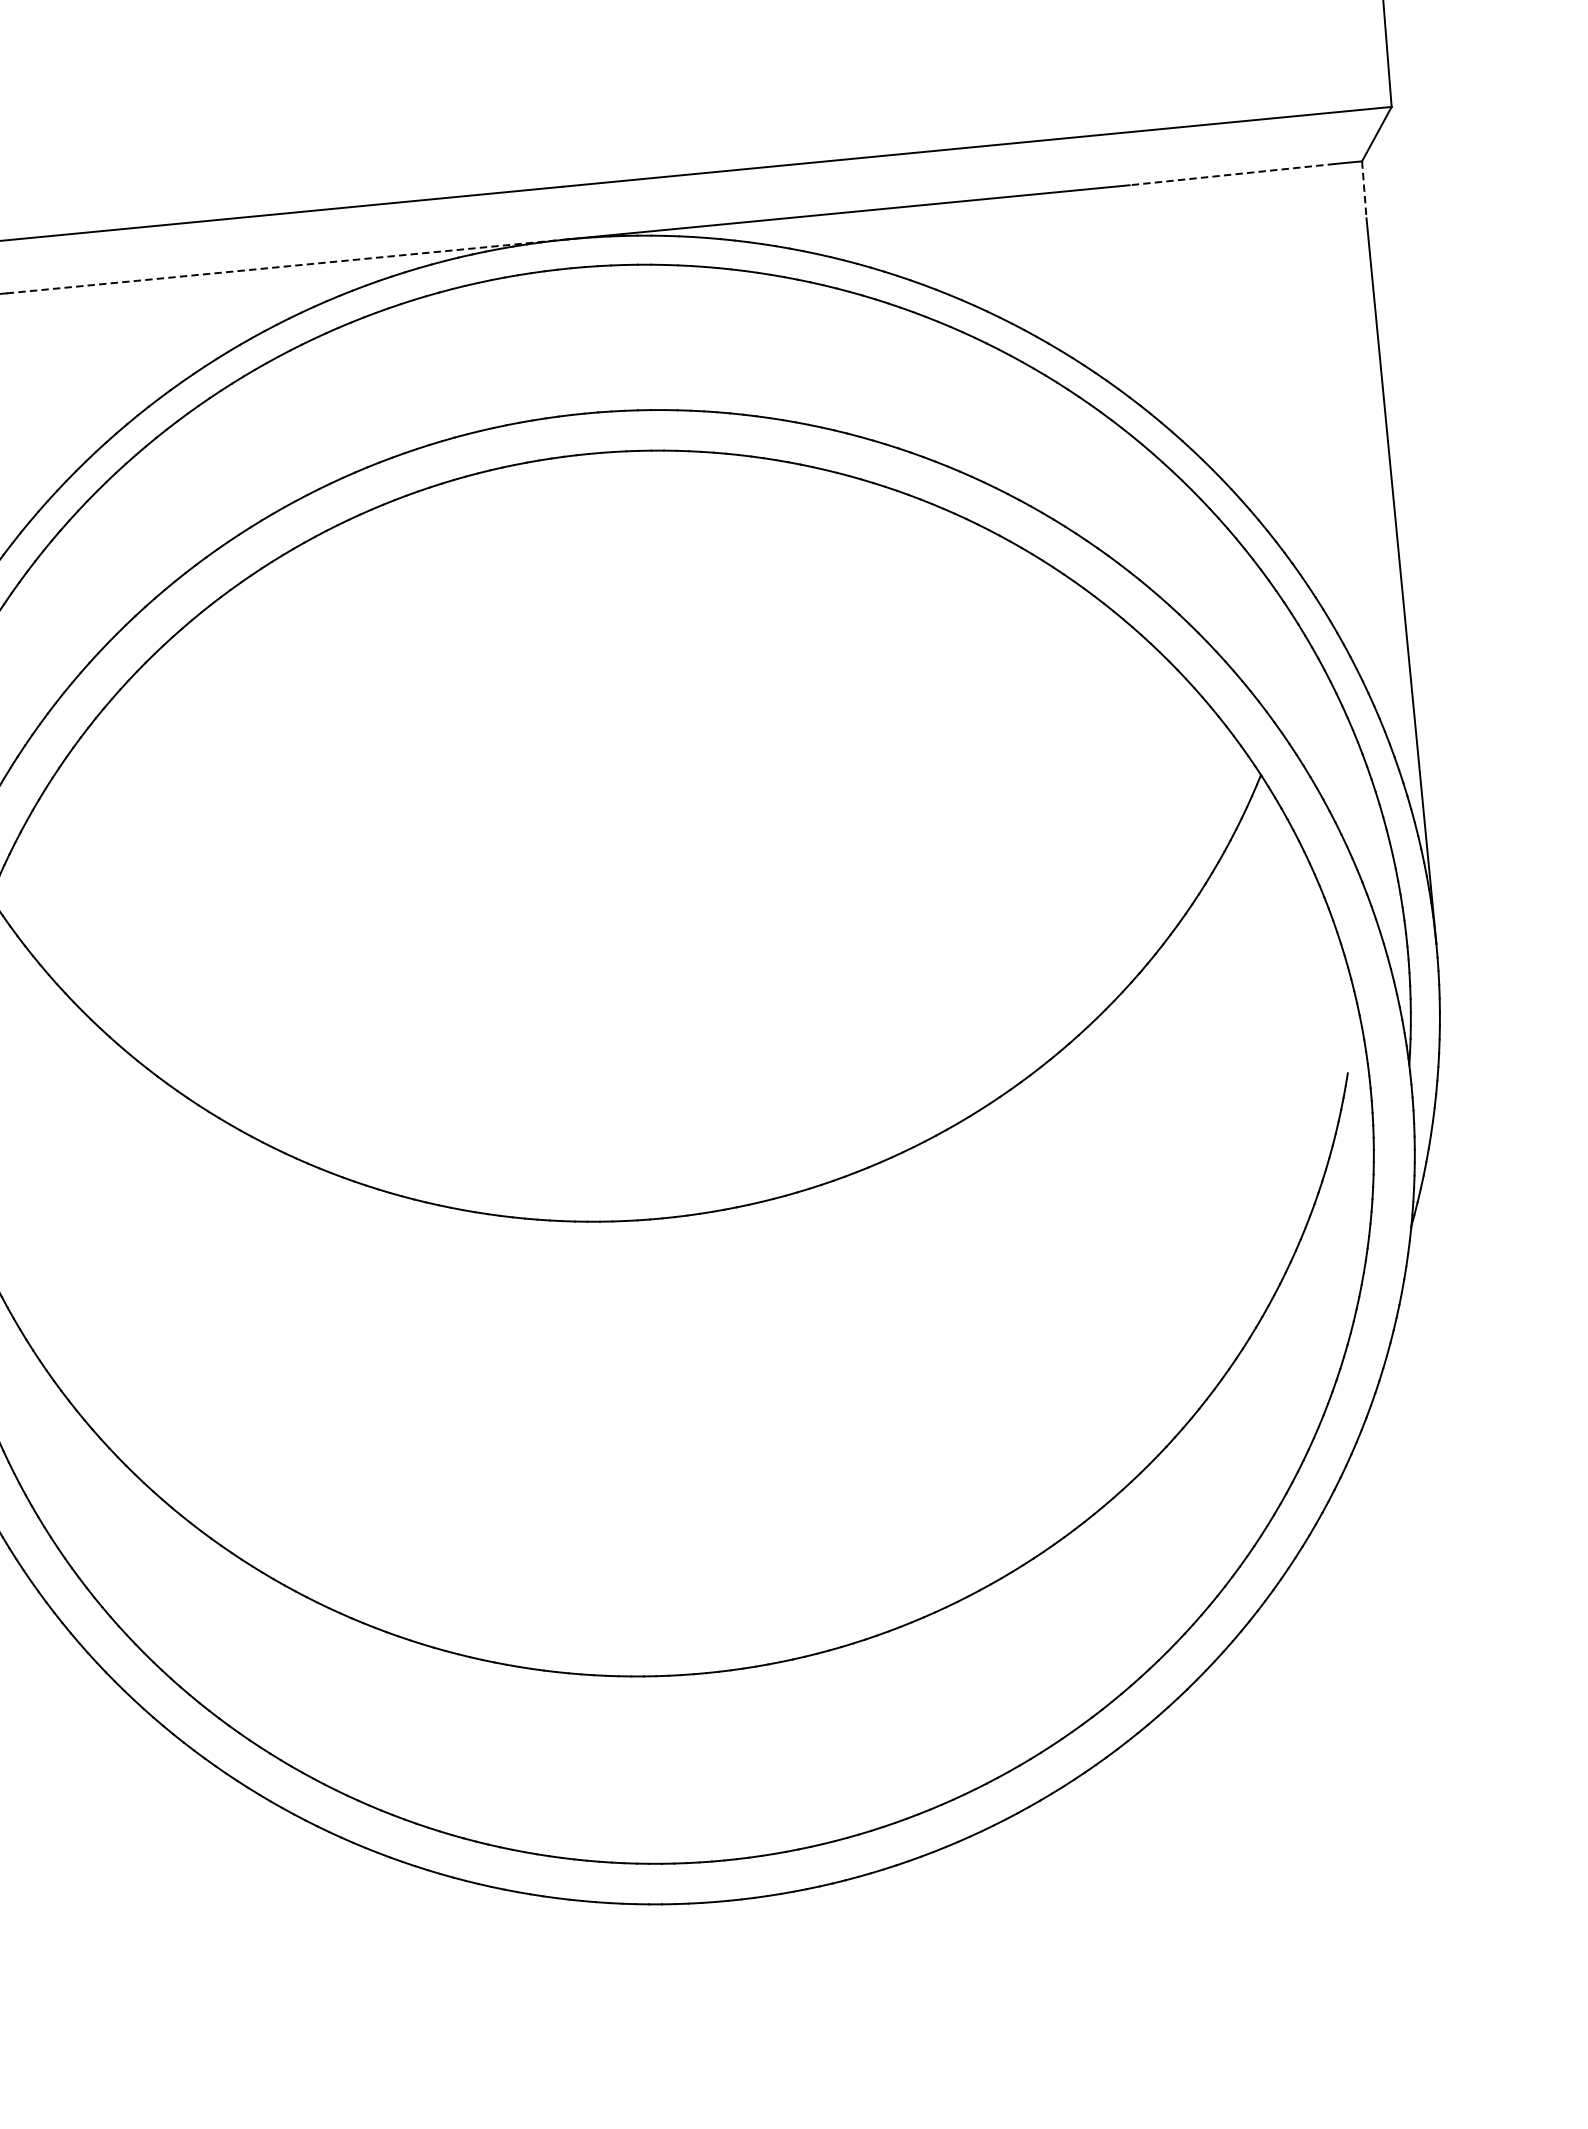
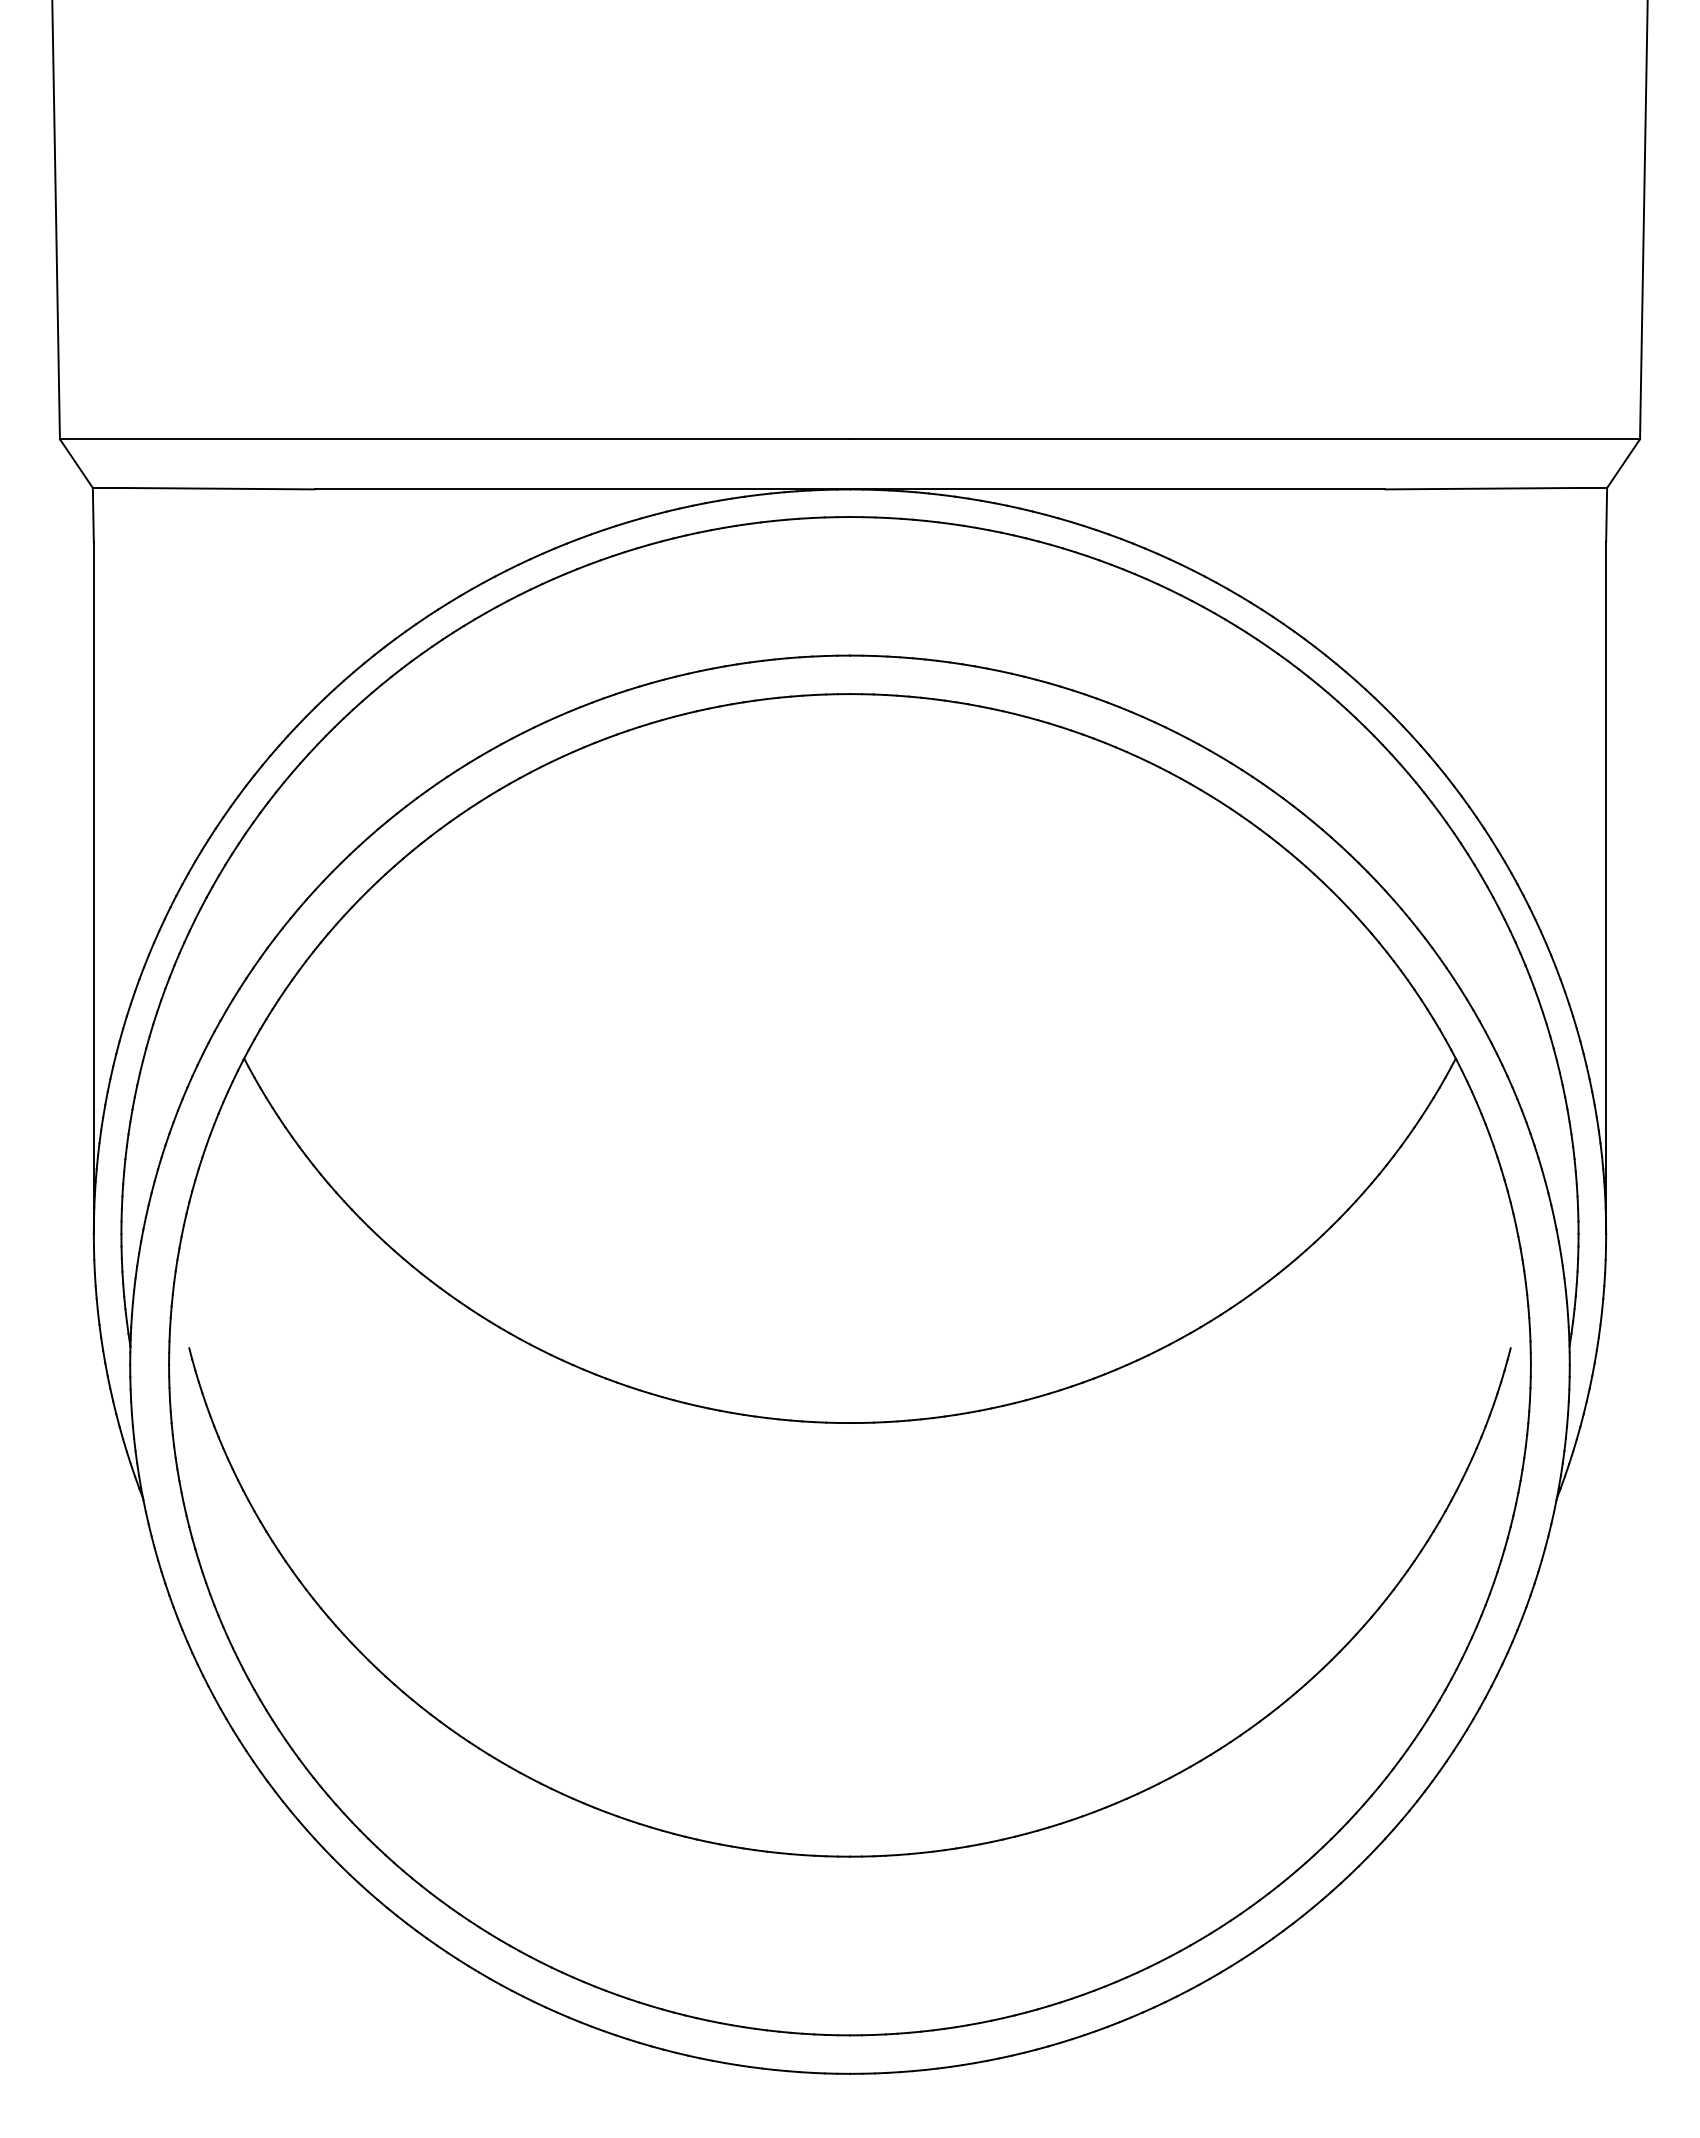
line: (1232, 174) -> (1483, 488), dashed -> solid
line: (1364, 190) -> (1606, 515), dashed -> solid
line: (287, 266) -> (582, 489), dashed -> solid

